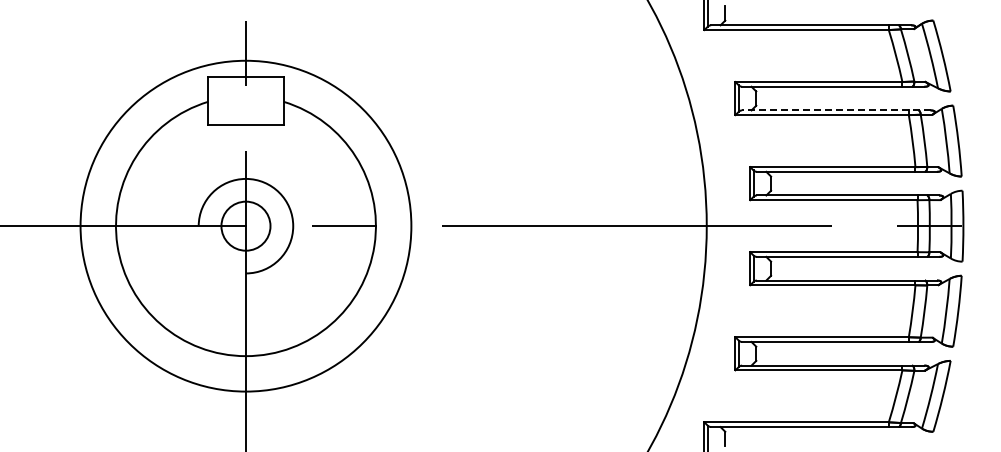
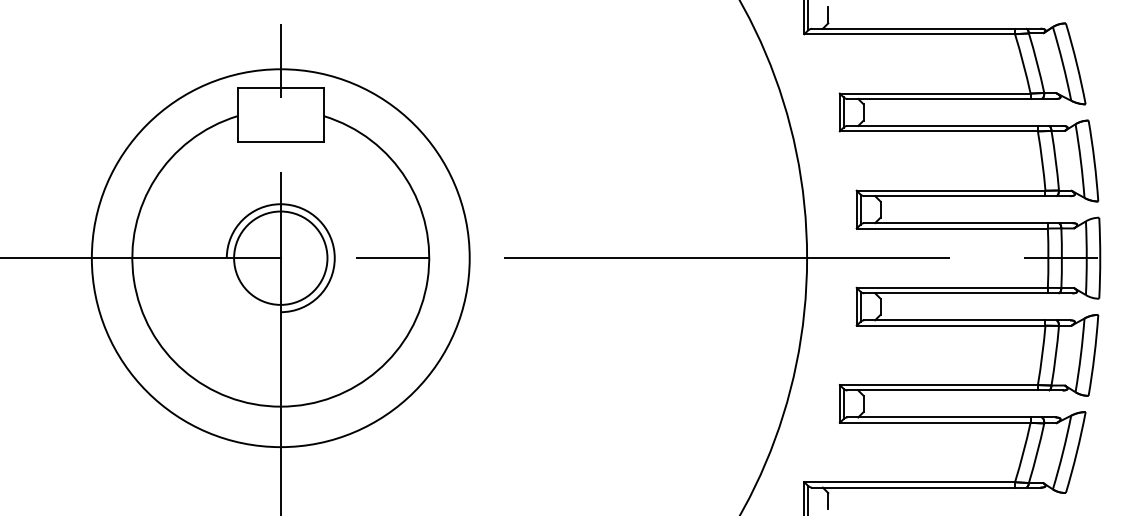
line: (835, 110) -> (954, 126), dashed -> solid
circle: (245, 226) -> (280, 258), size x1.67

